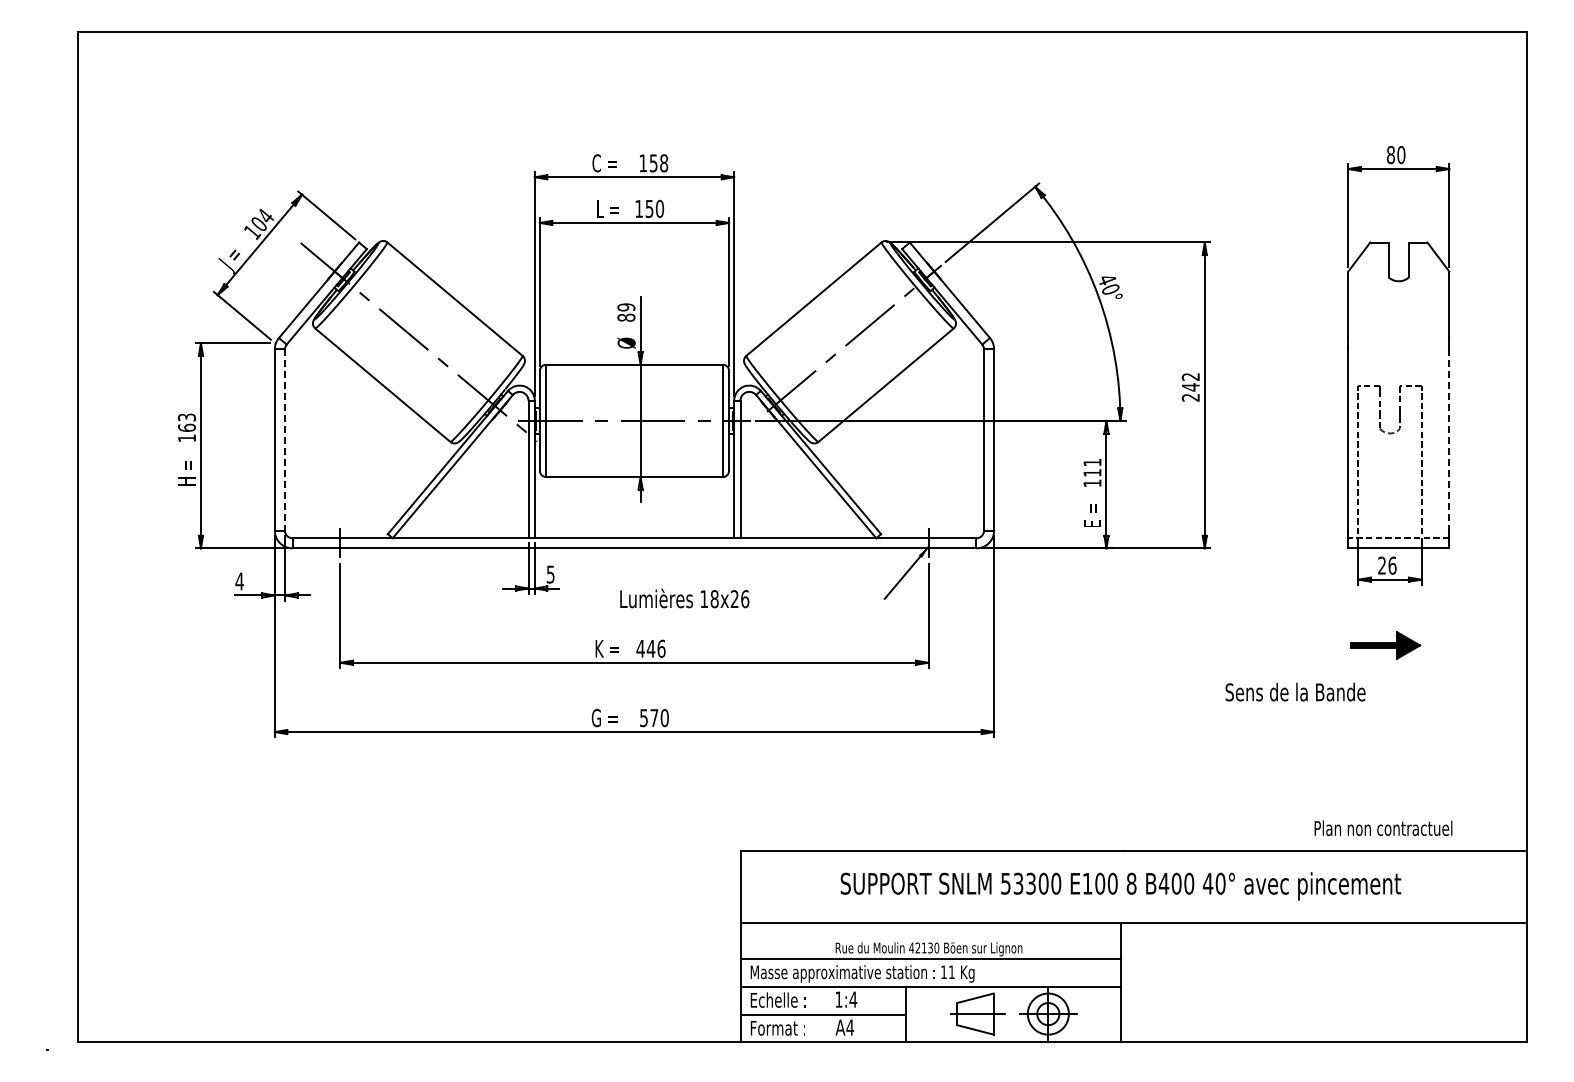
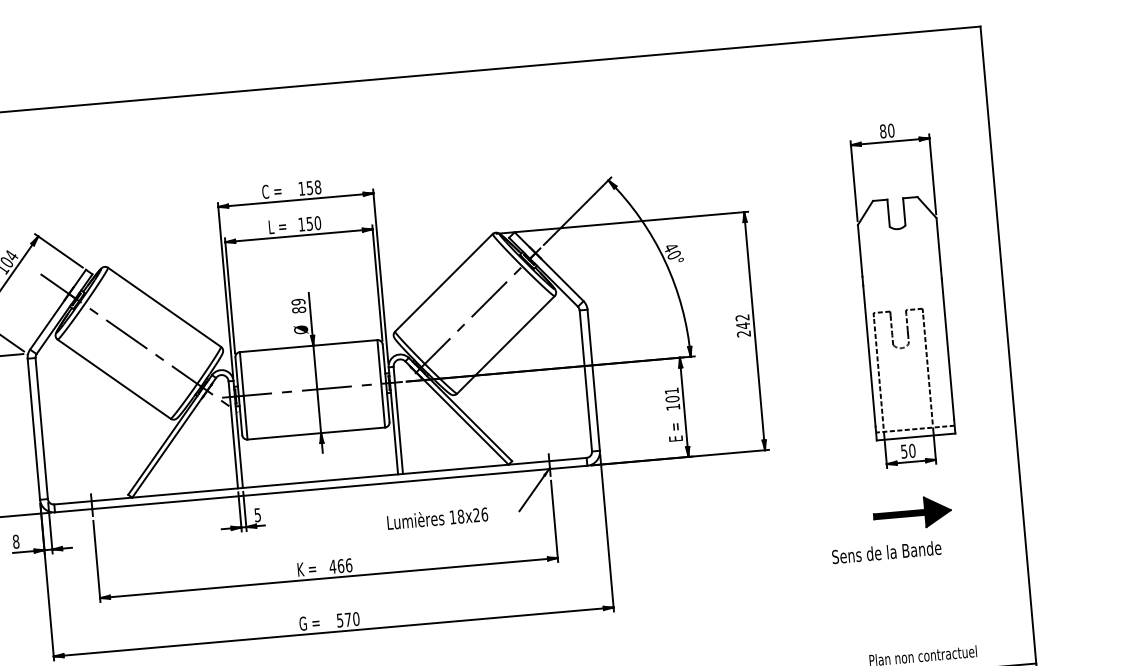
line: (284, 440) -> (41, 428), dashed -> solid
line: (1449, 440) -> (948, 349), dashed -> solid
text: (1092, 472) -> (672, 398), 111 -> 101
text: (1387, 565) -> (908, 451), 26 -> 50
text: (239, 581) -> (16, 541), 4 -> 8
text: (684, 598) -> (437, 518), moved
part: (1385, 645) -> (912, 513), size x1.43
text: (650, 648) -> (340, 565), 446 -> 466
text: (1295, 691) -> (886, 551), moved

